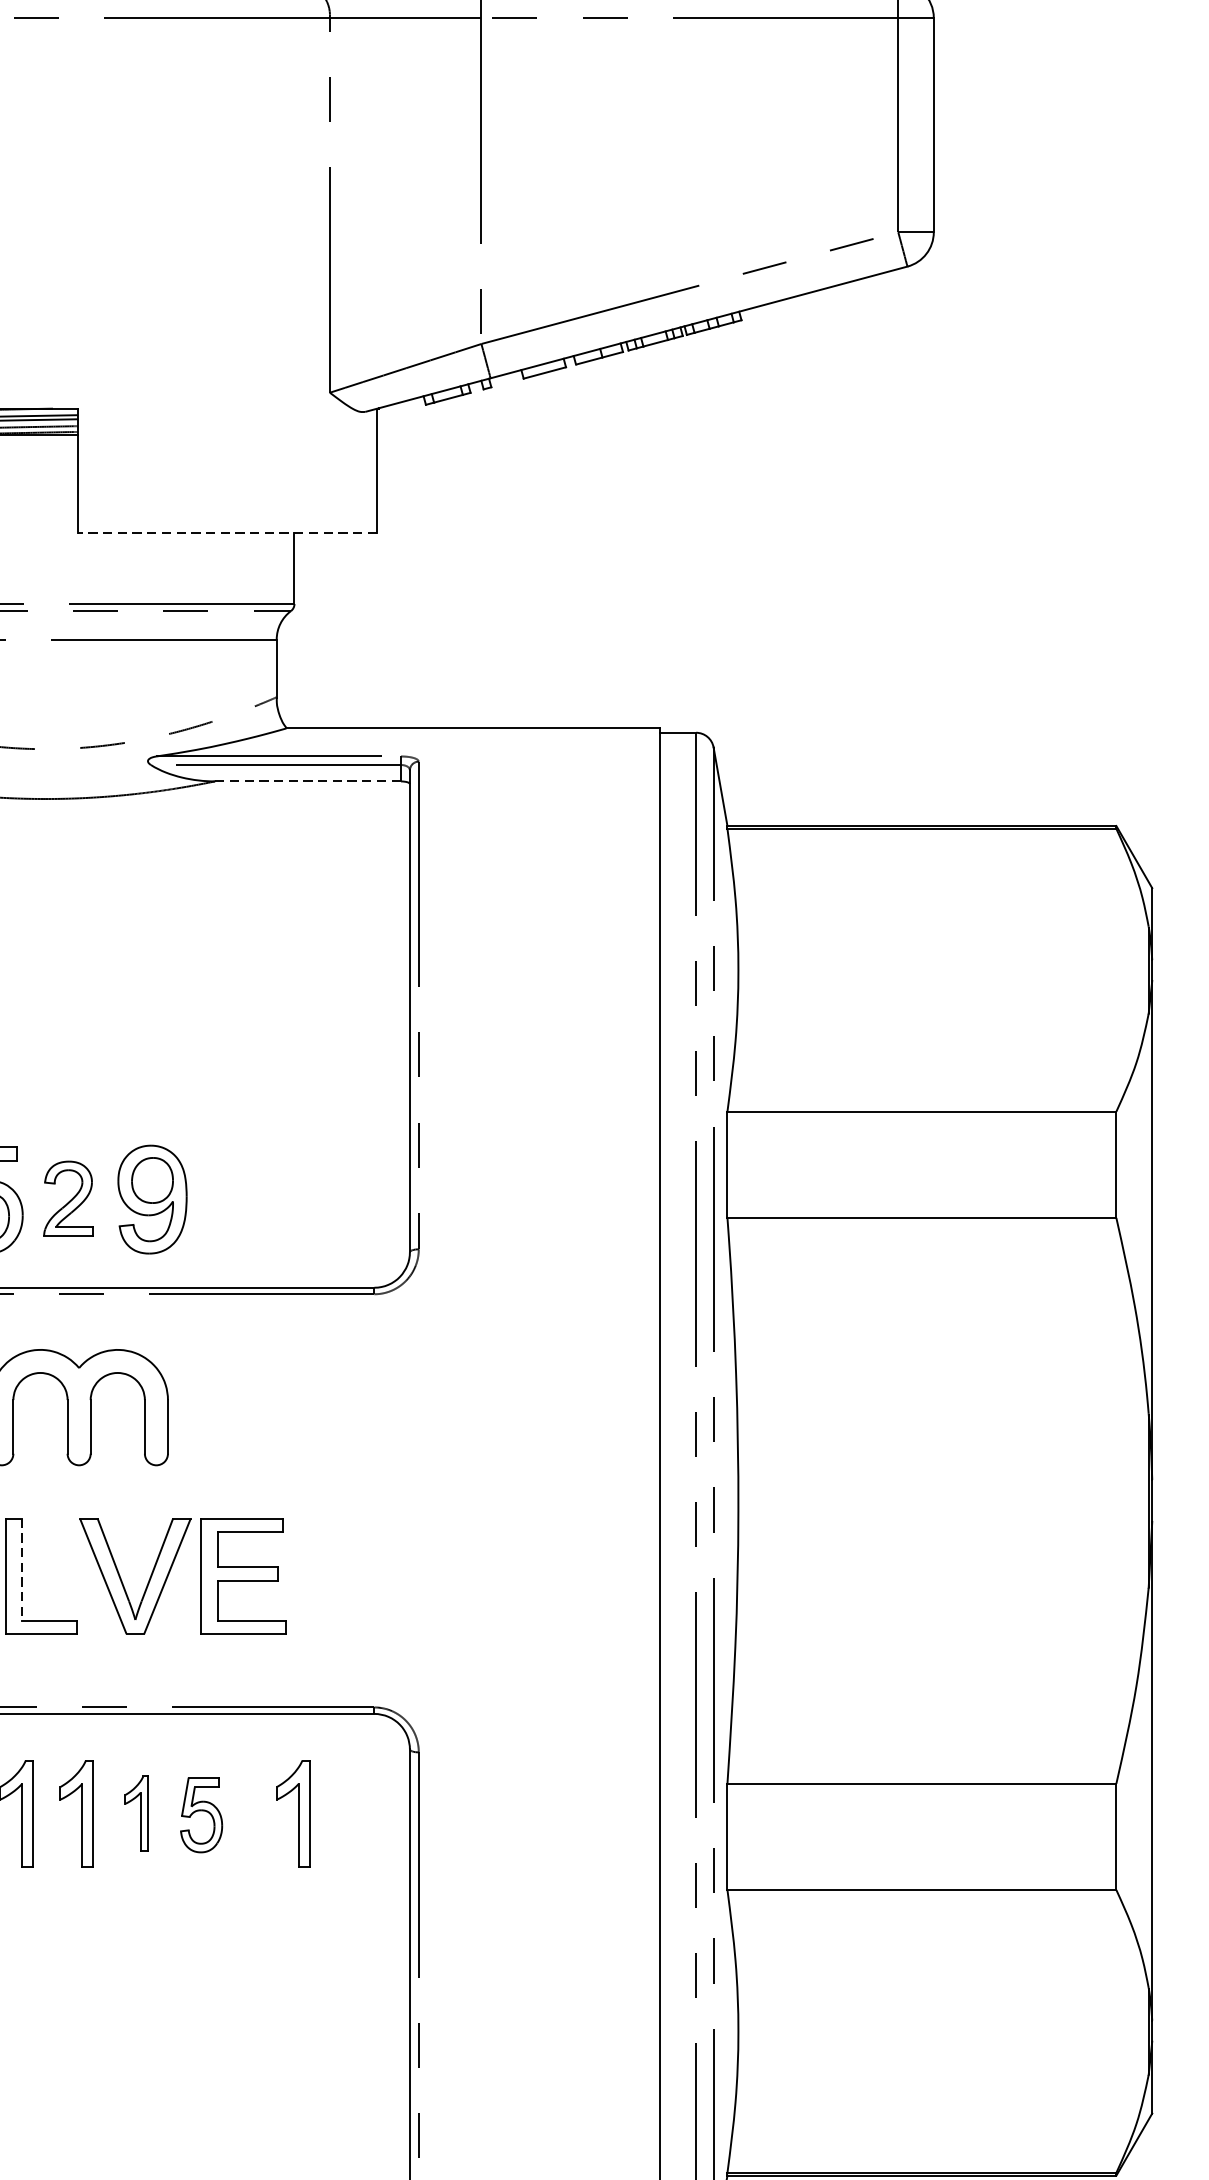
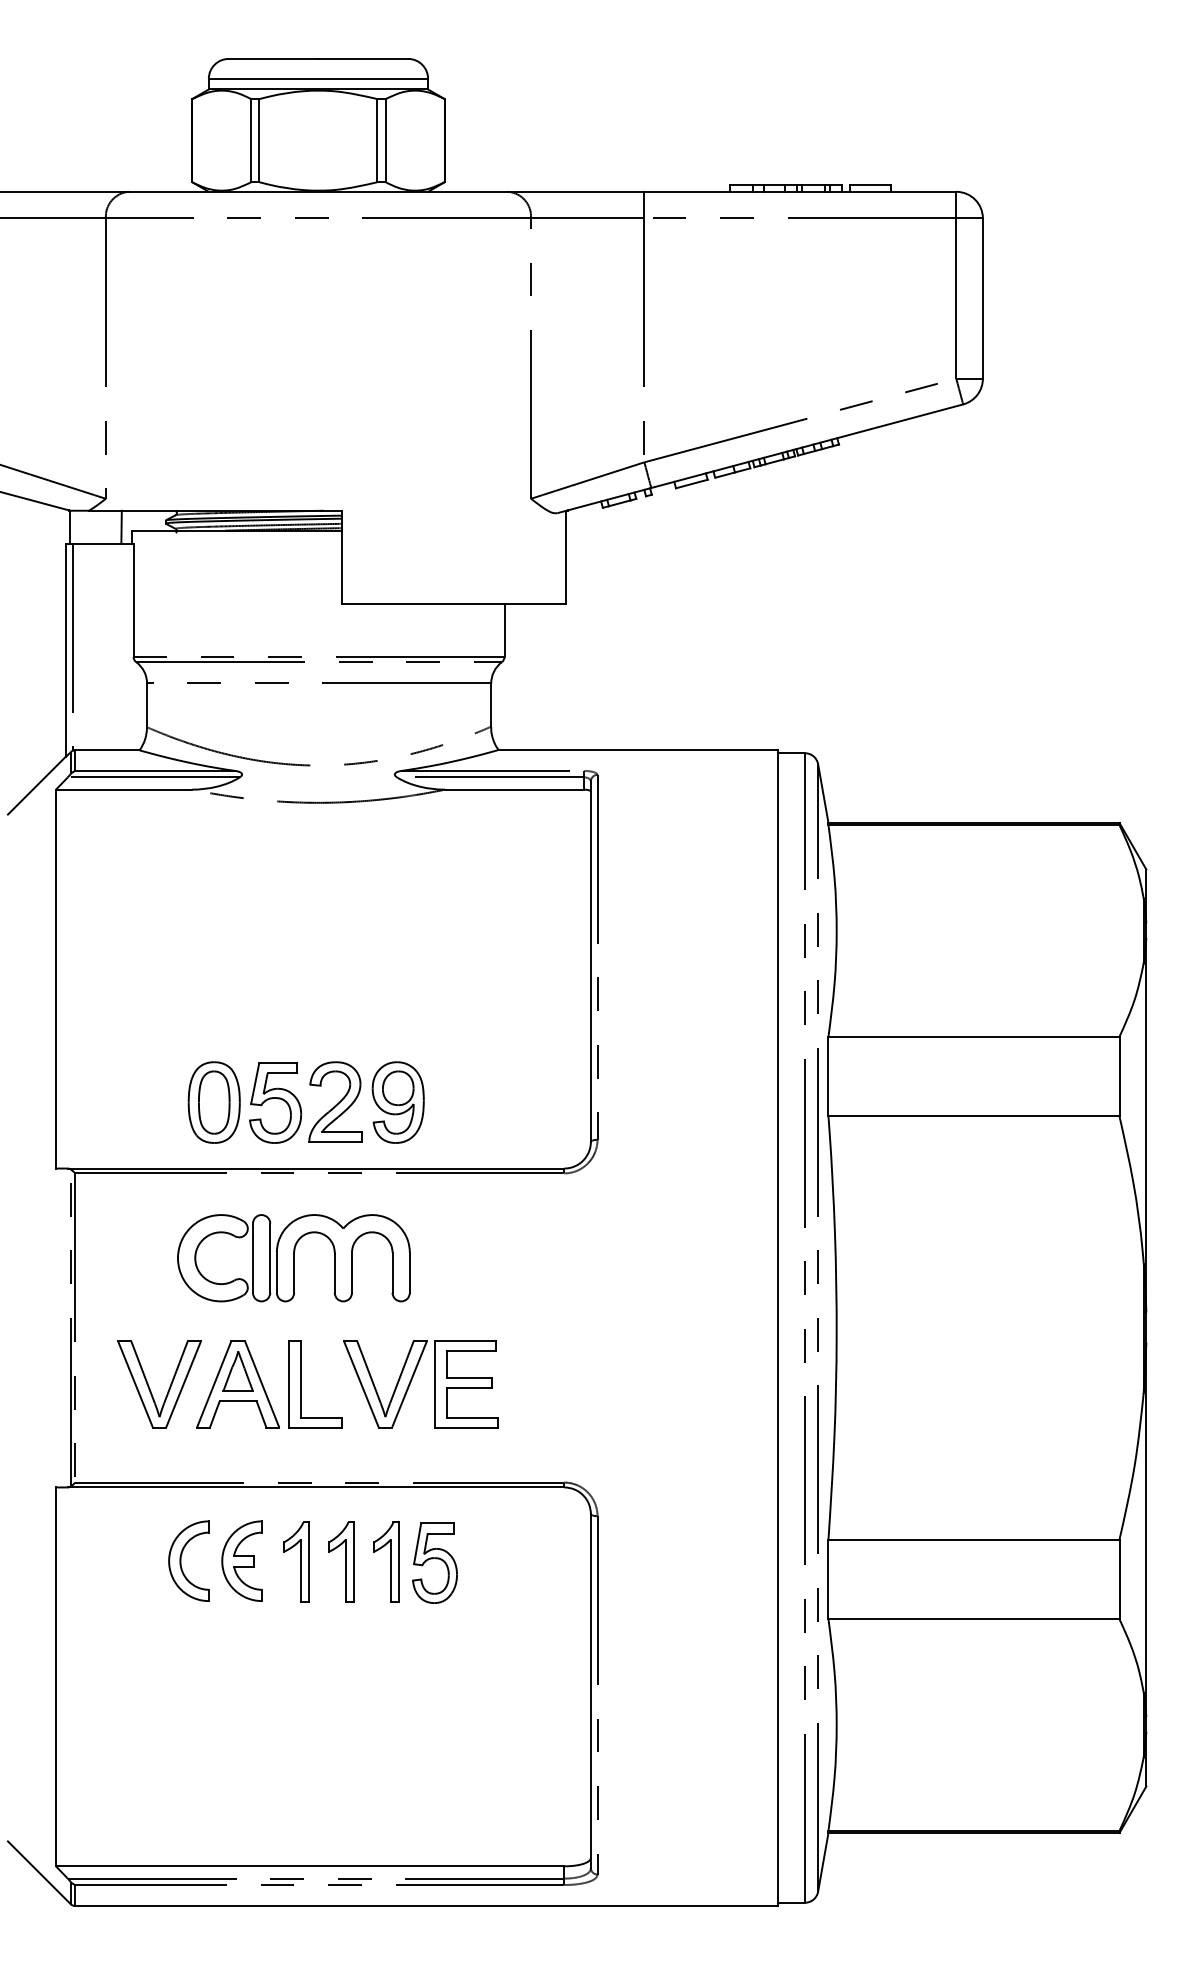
line: (227, 532) -> (454, 603), dashed -> solid
line: (307, 781) -> (514, 789), dashed -> solid
part: (68, 1198) -> (335, 1101), size x1.43
line: (21, 1569) -> (300, 1379), dashed -> solid
part: (136, 1812) -> (386, 1561), size x1.43
part: (293, 1812) -> (503, 1561), removed
part: (200, 1814) -> (434, 1562), size x1.43

